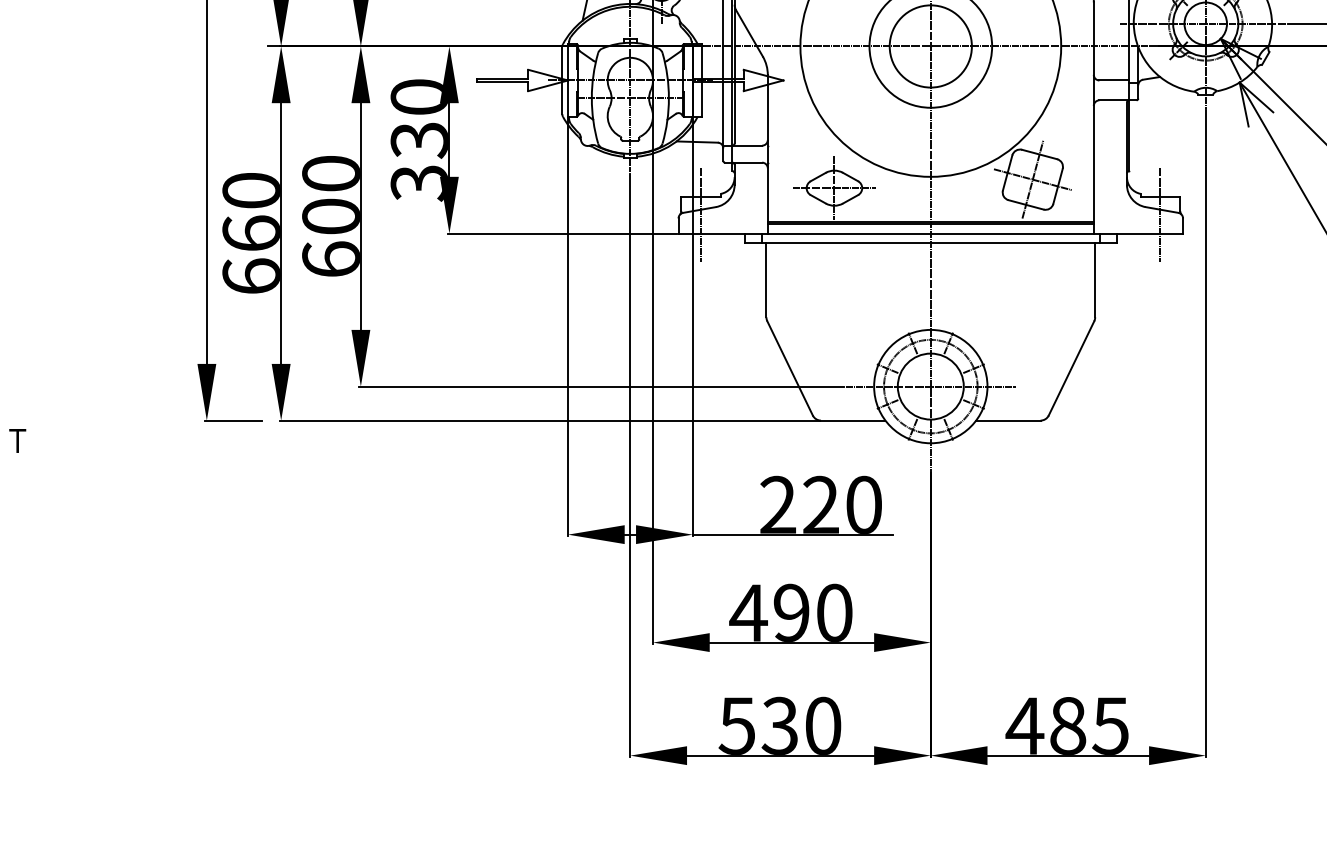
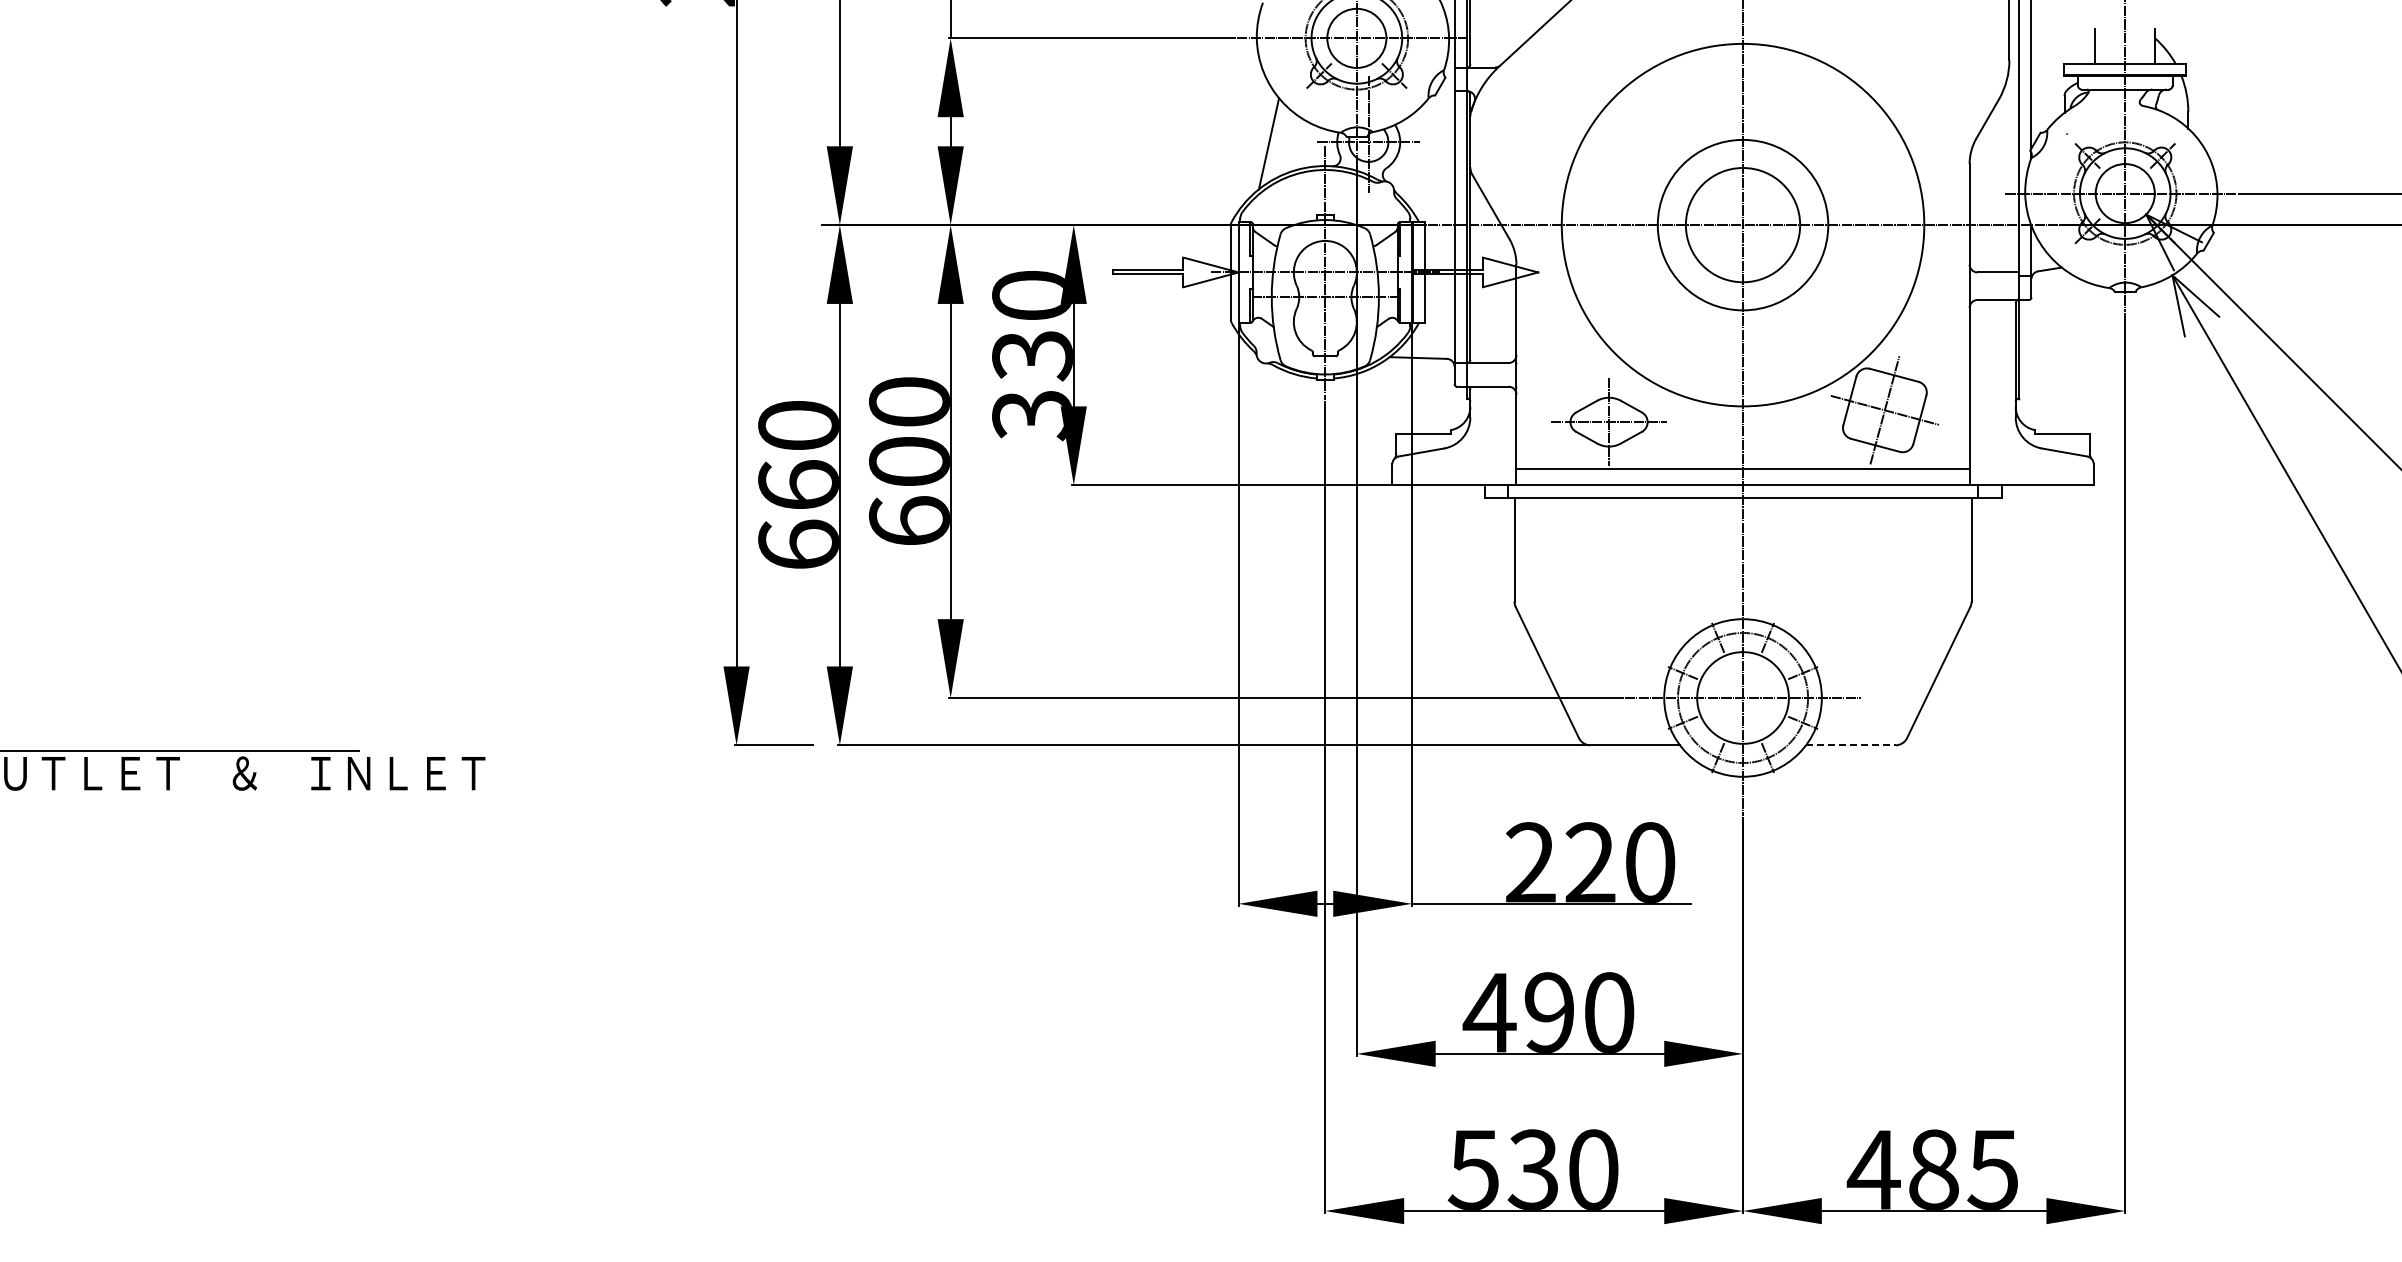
line: (700, 215) -> (1423, 459), removed
line: (1160, 215) -> (2062, 459), removed
line: (930, 224) -> (1742, 472), removed
line: (1008, 420) -> (1850, 745), solid -> dashed

